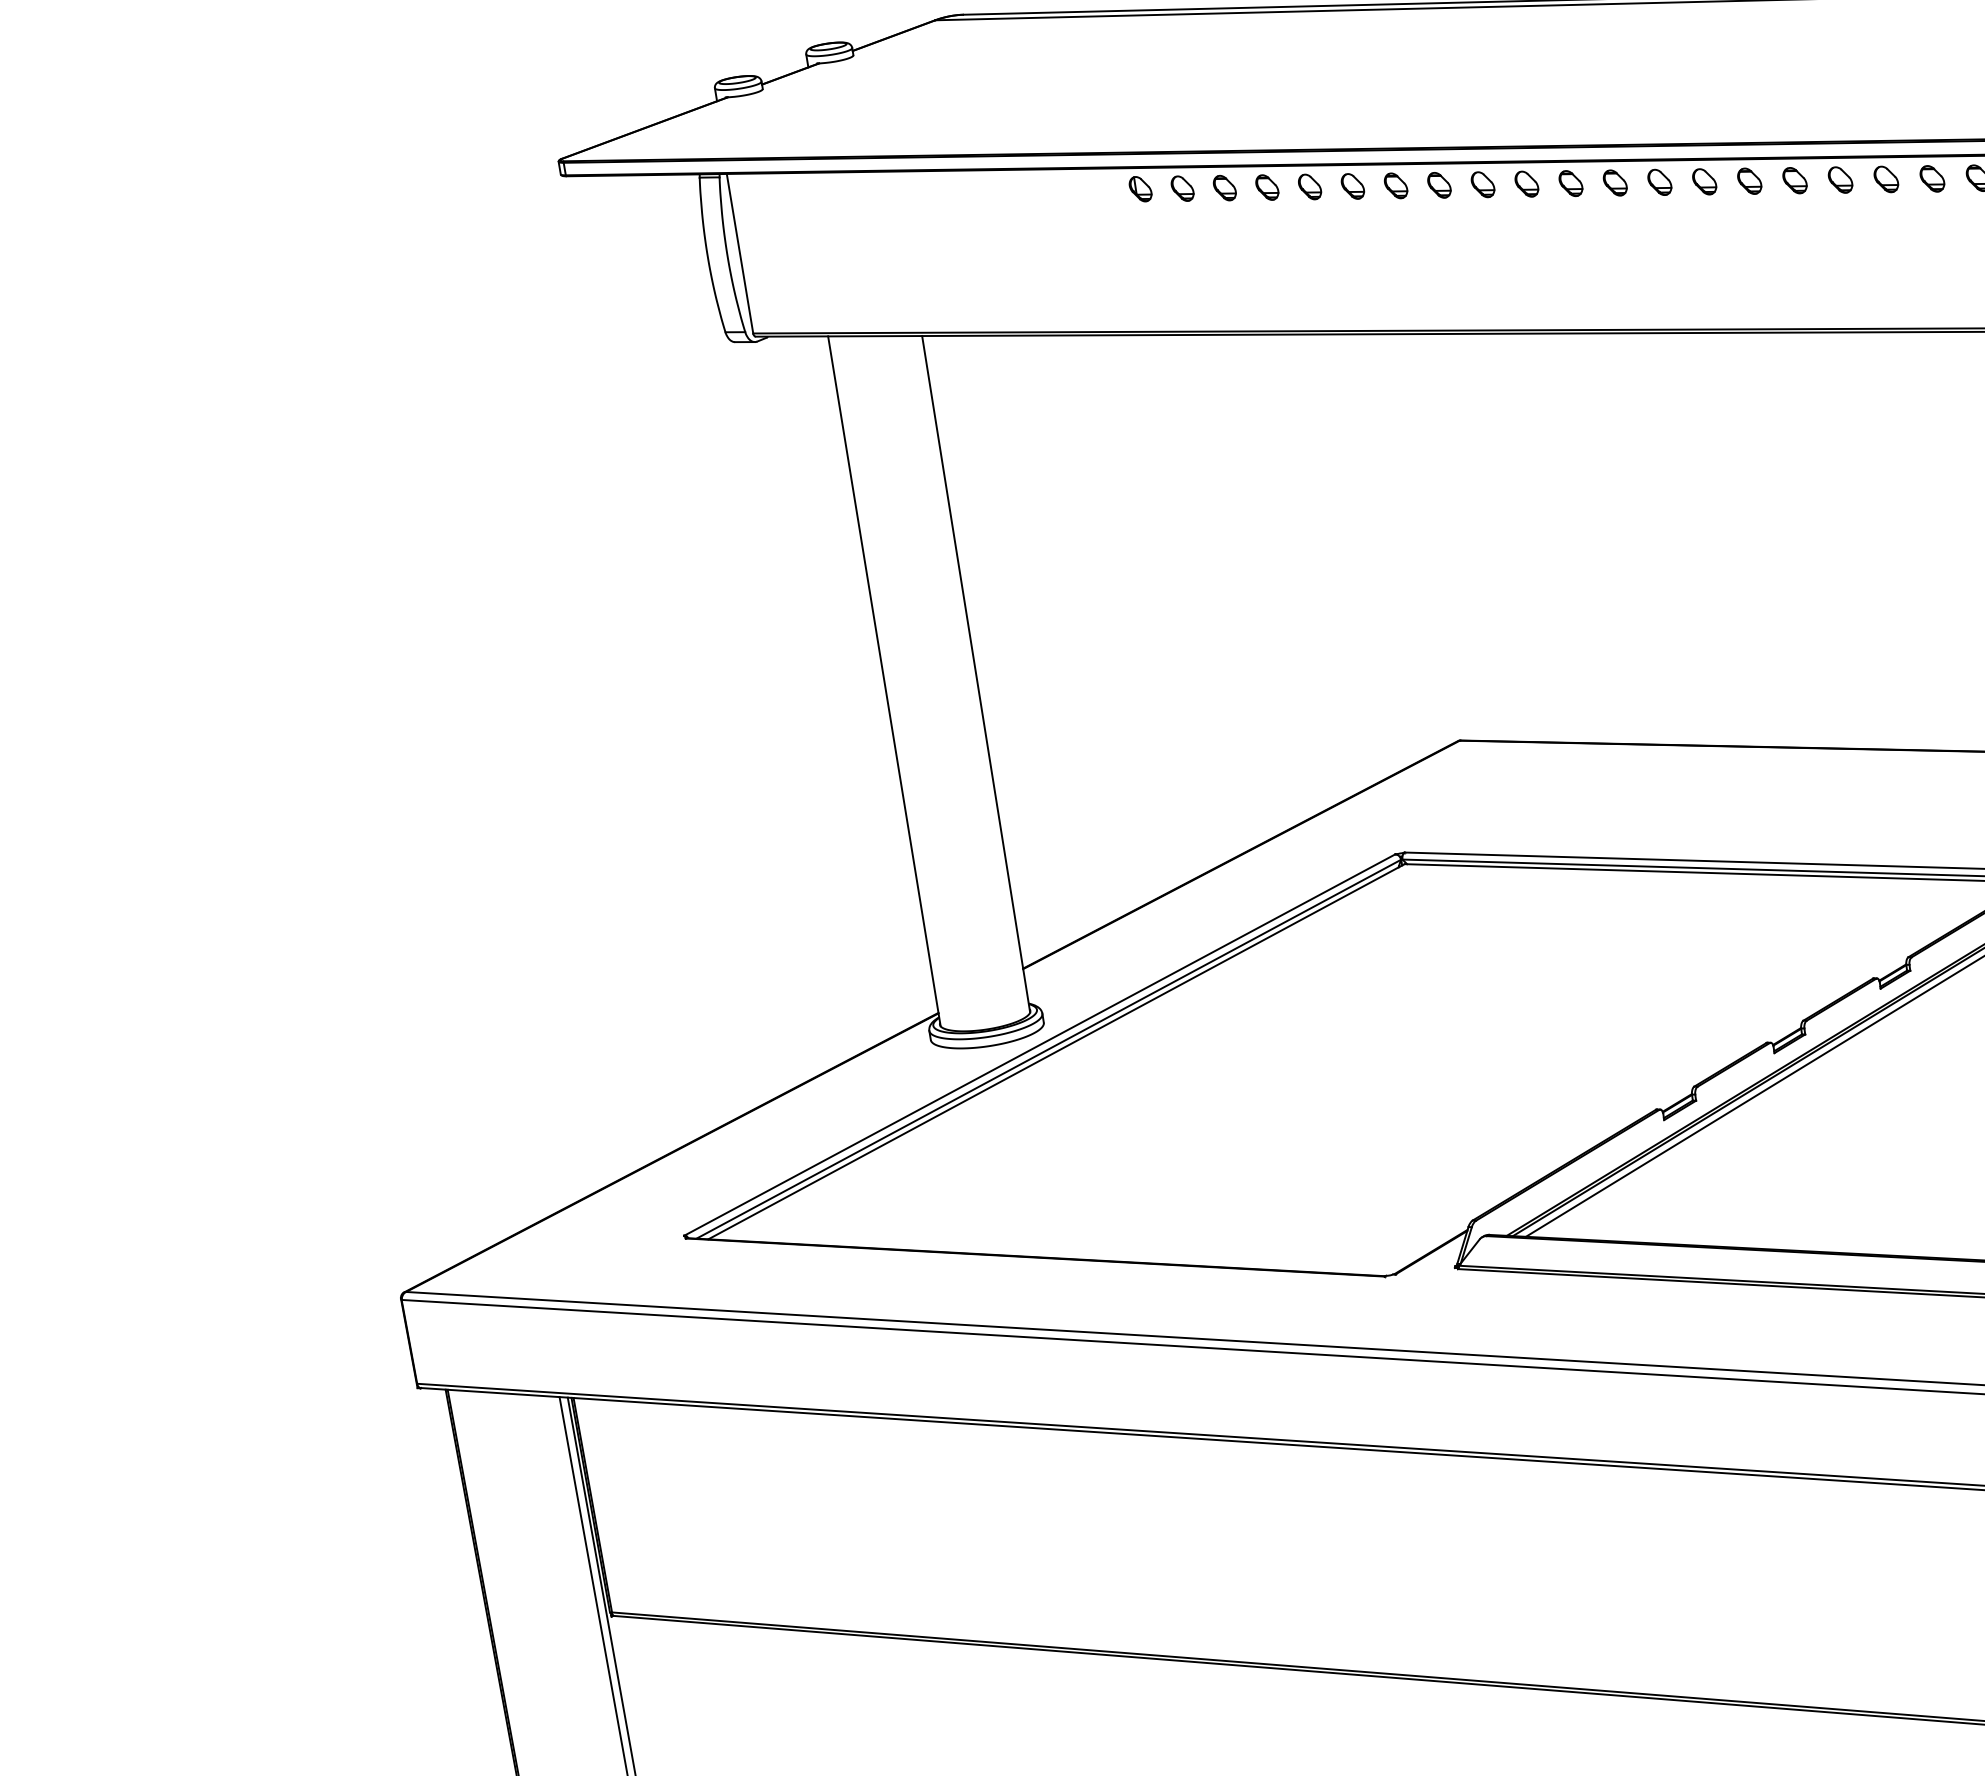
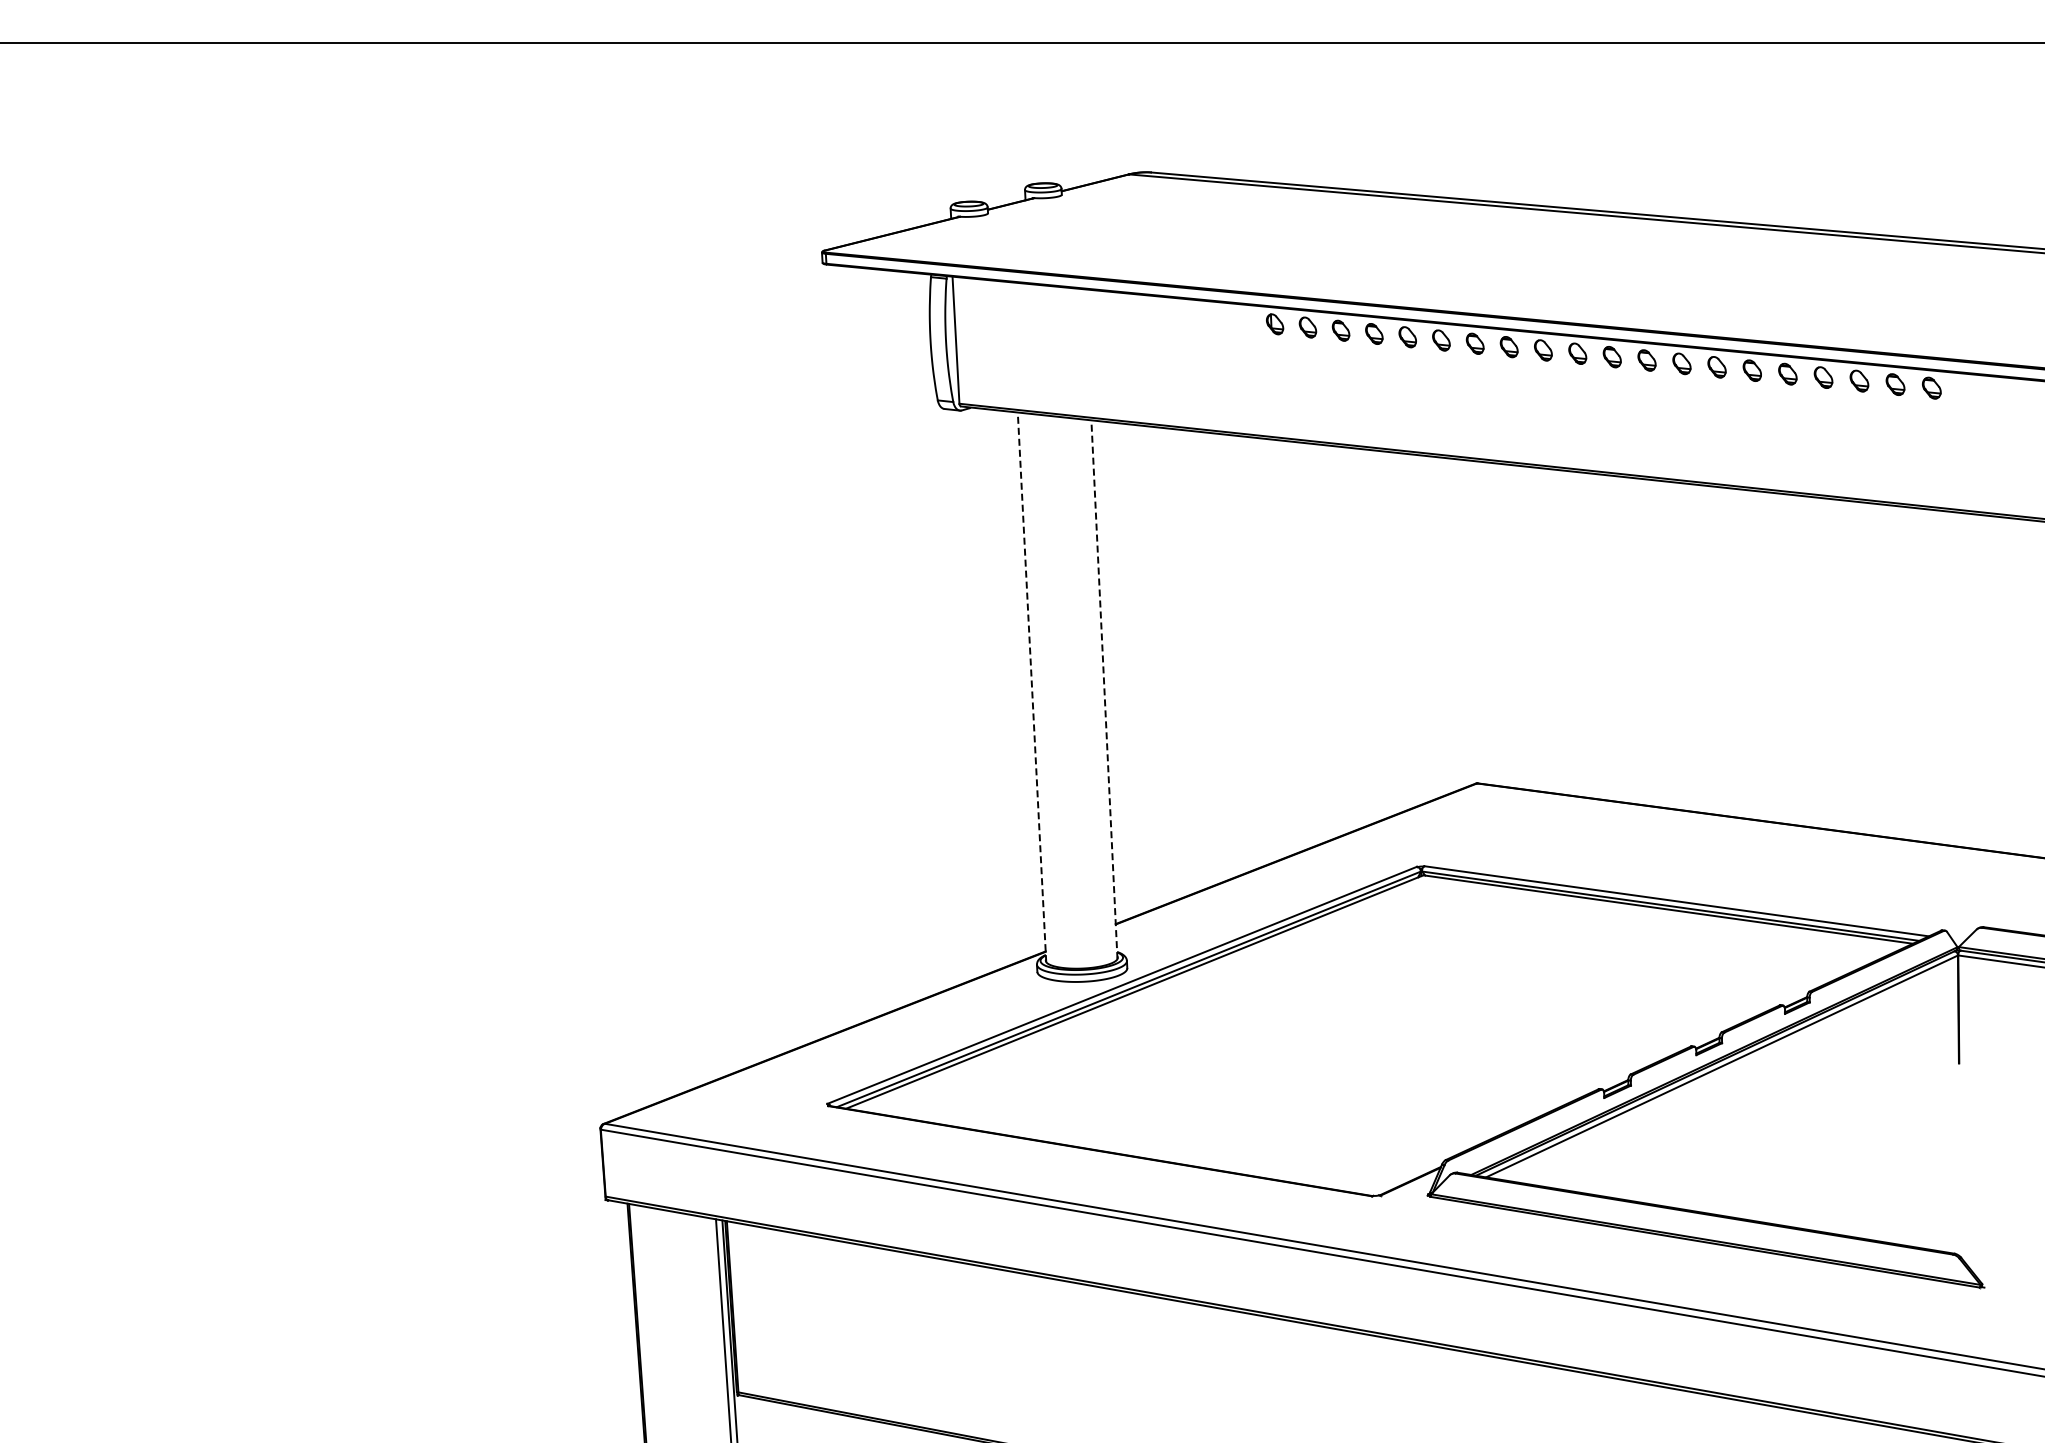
line: (976, 674) -> (1104, 689), solid -> dashed
line: (884, 680) -> (1032, 686), solid -> dashed

